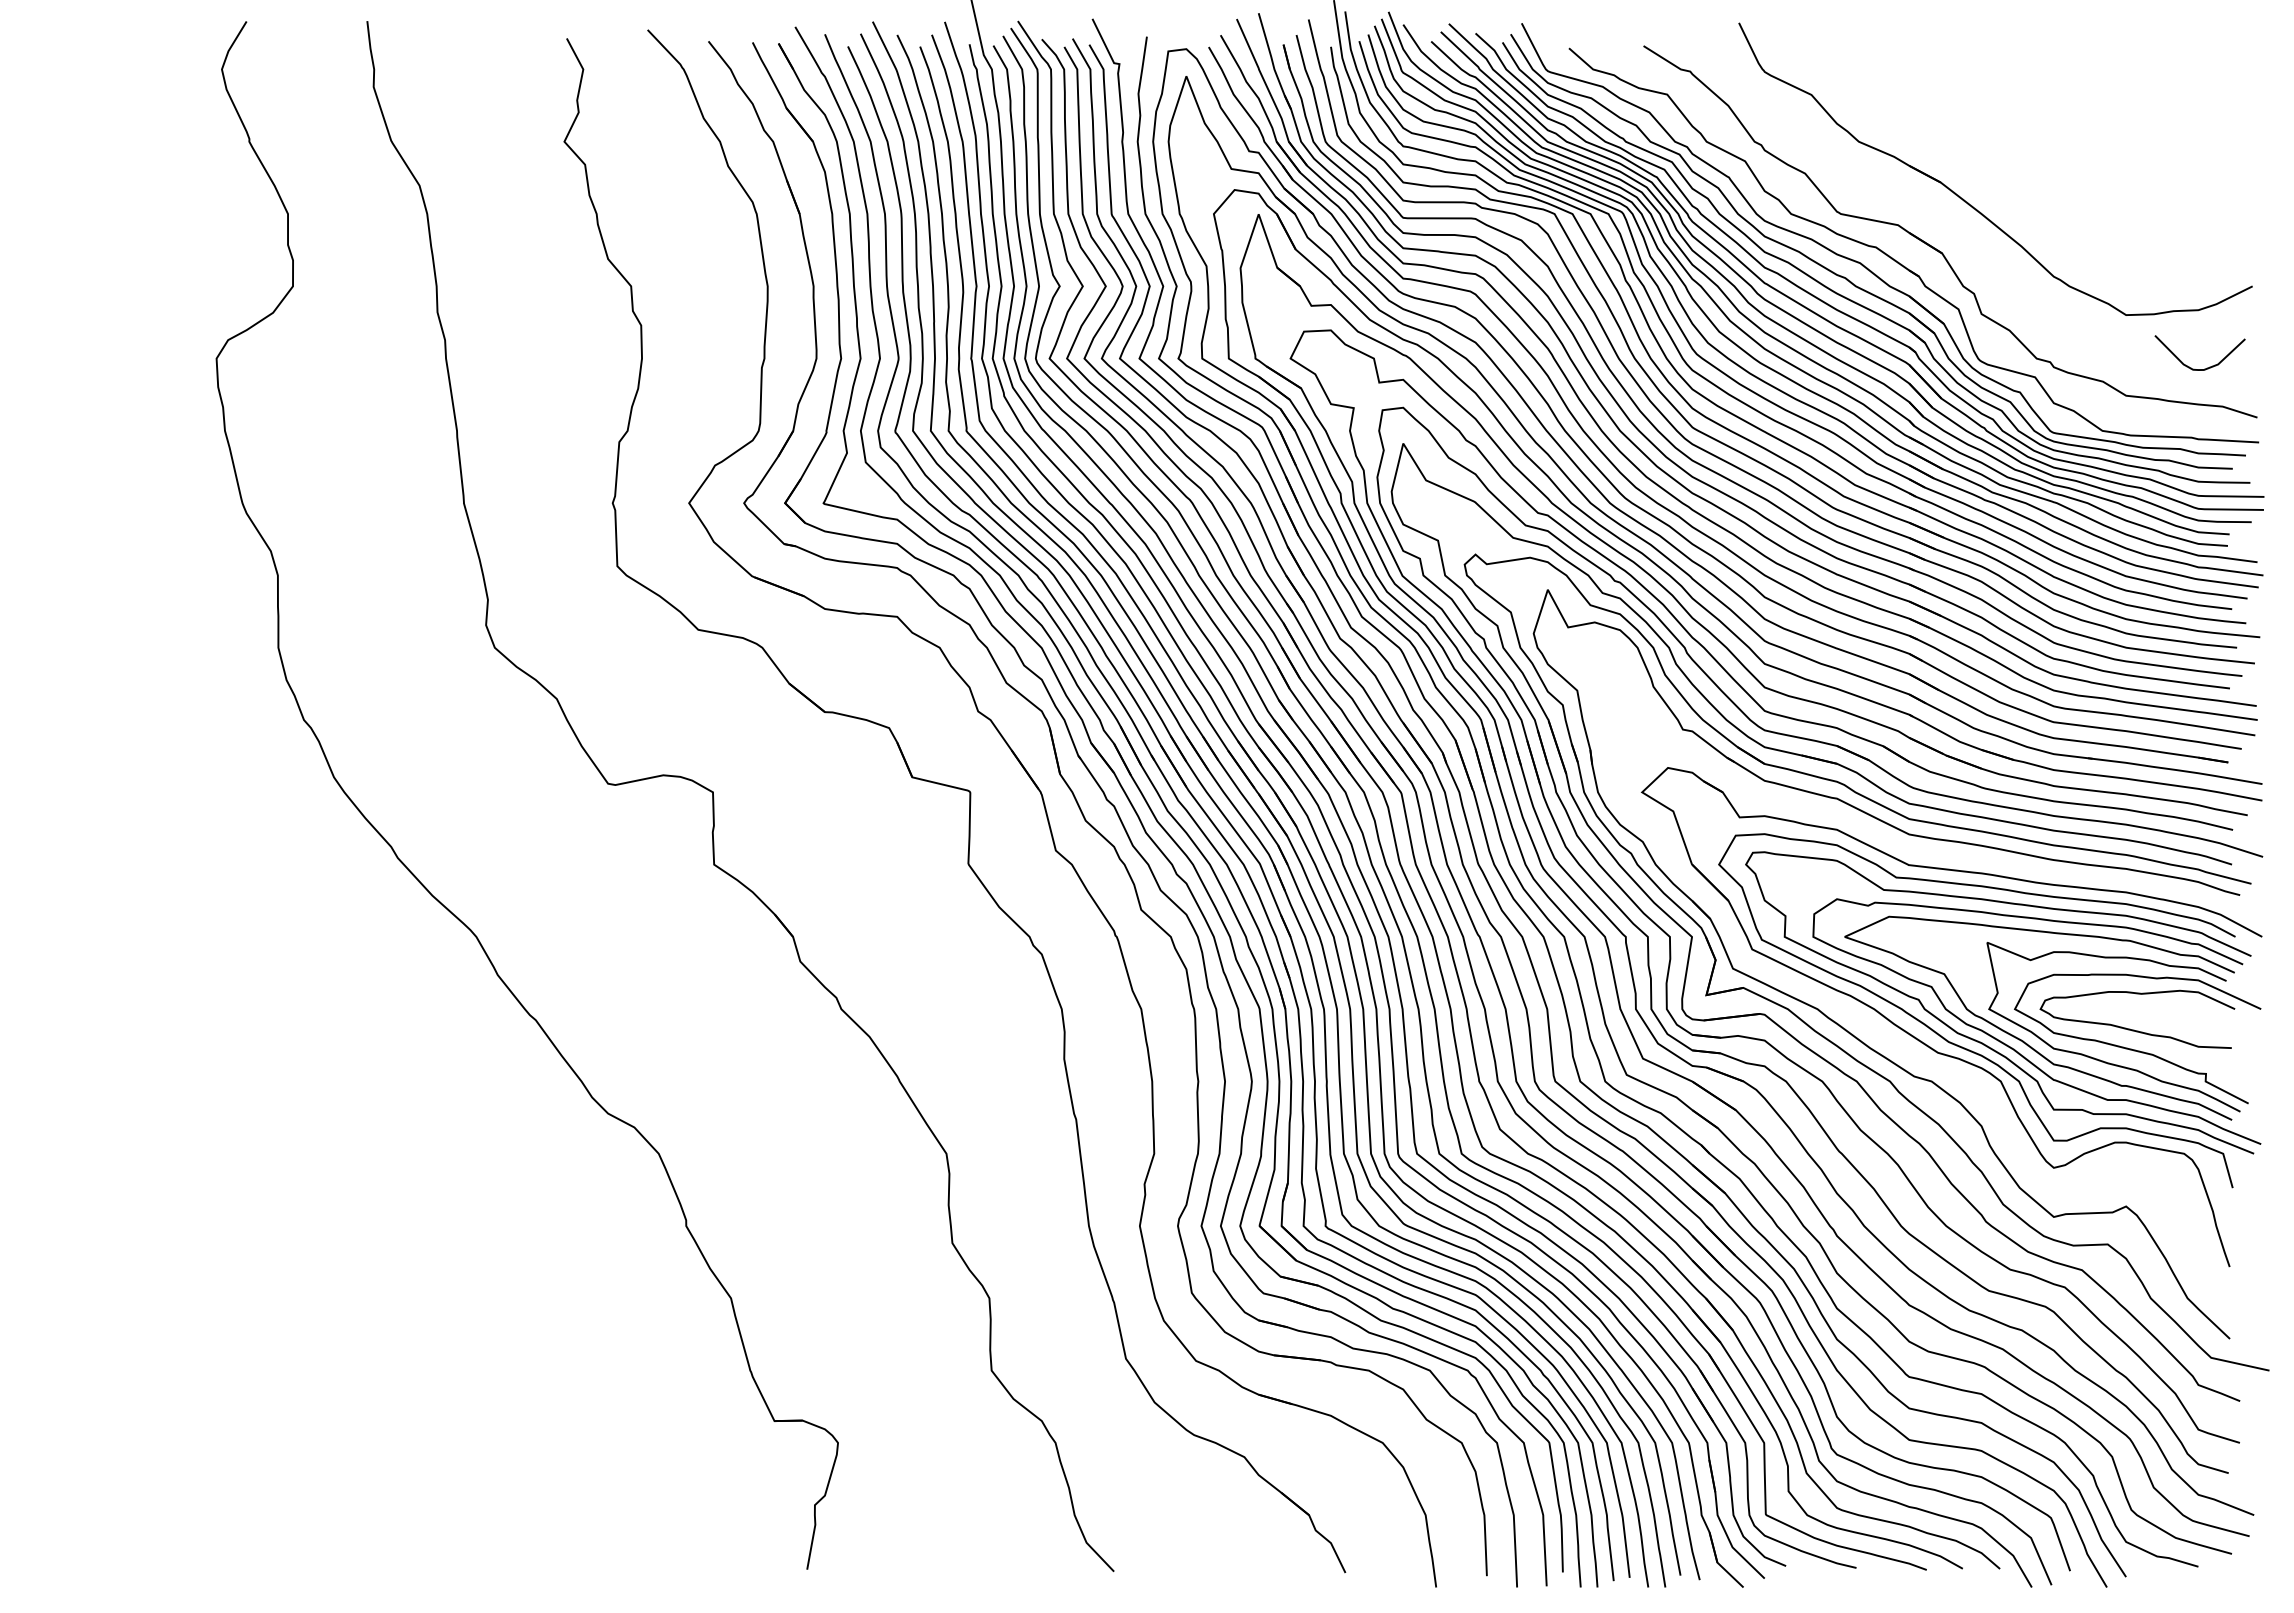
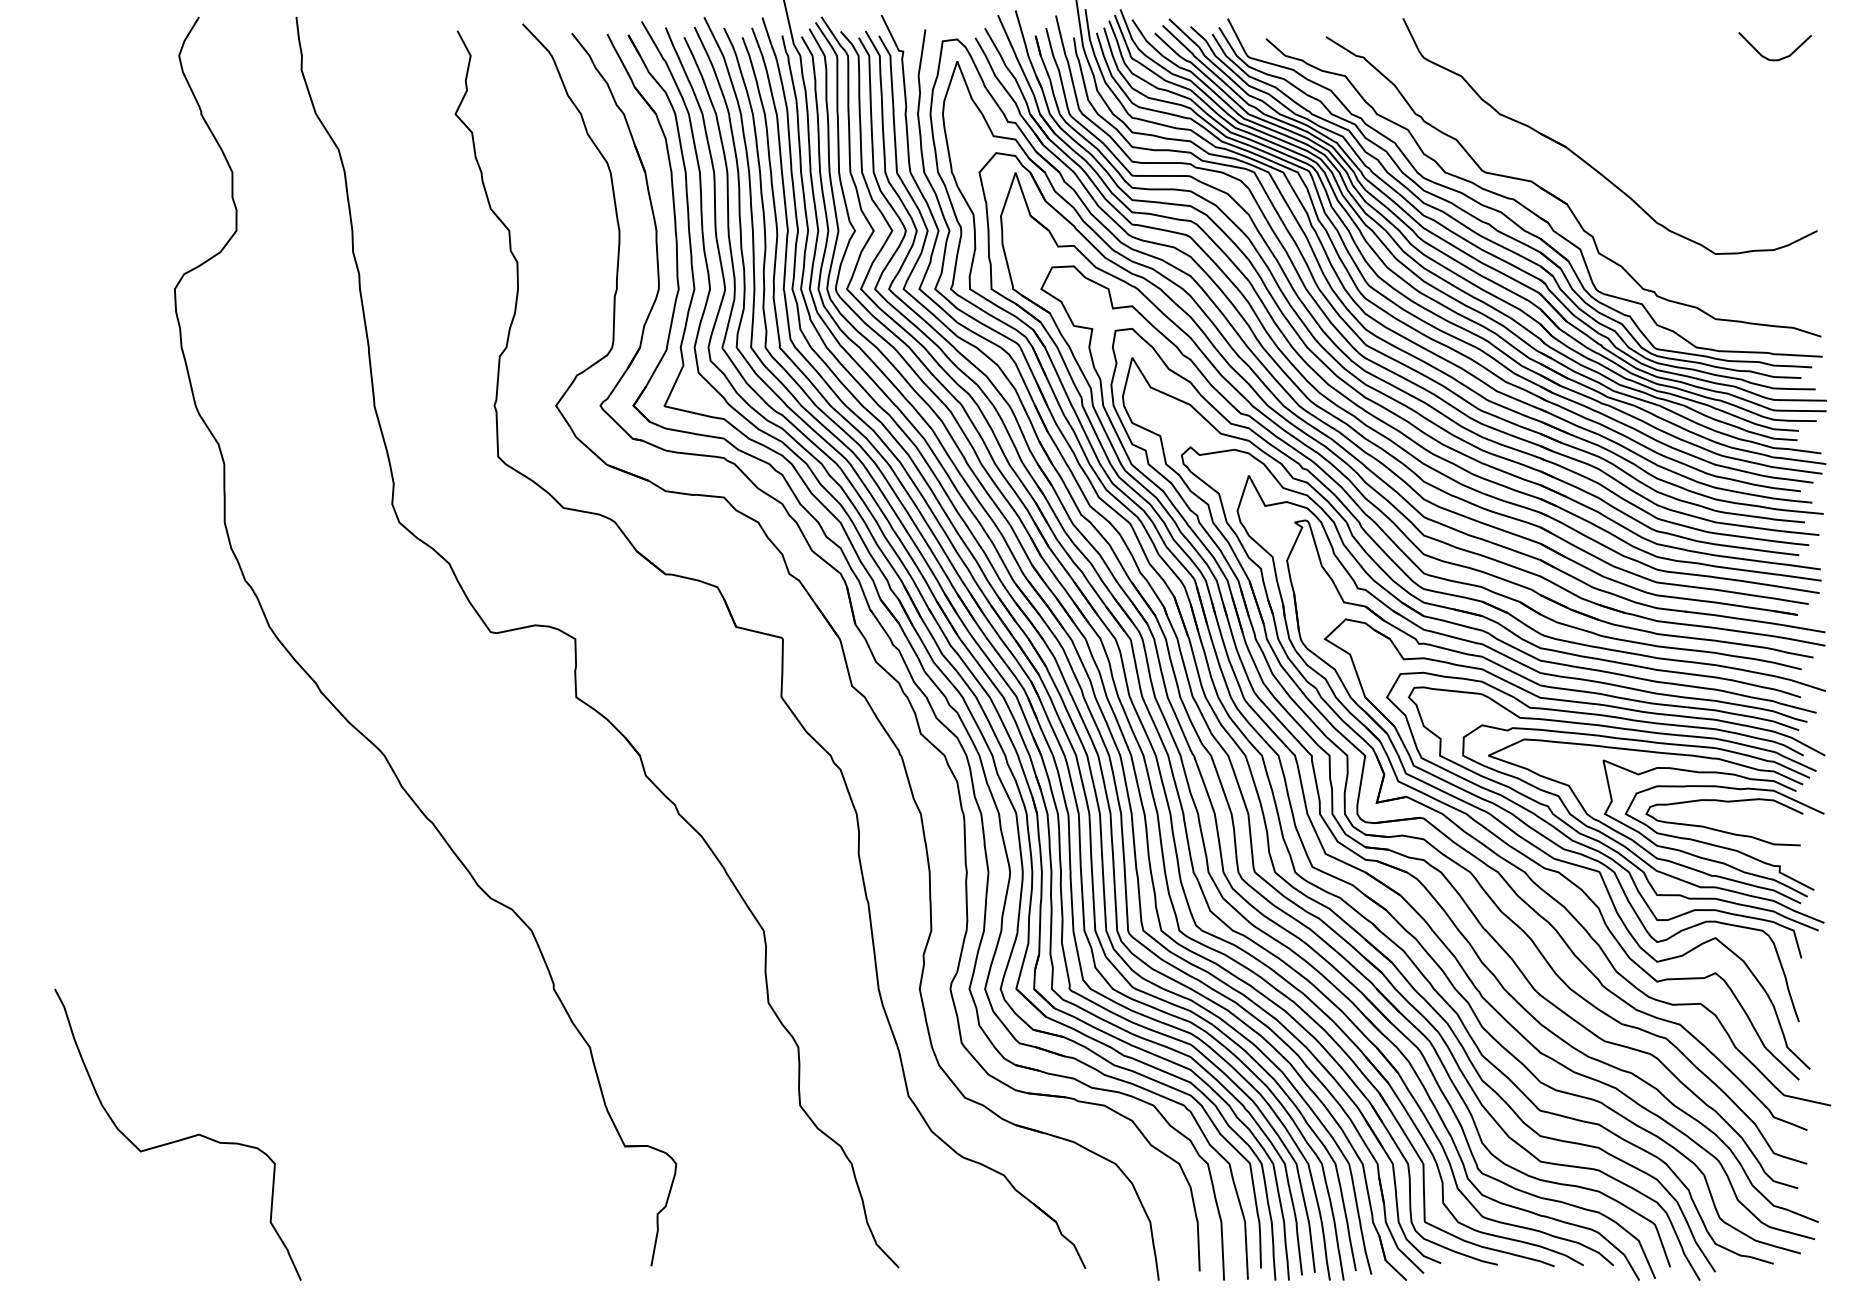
curve: (2194, 368) -> (1770, 59), moved
part: (1879, 1032) -> (1516, 832), added
curve: (222, 1412) -> (179, 1139), added

